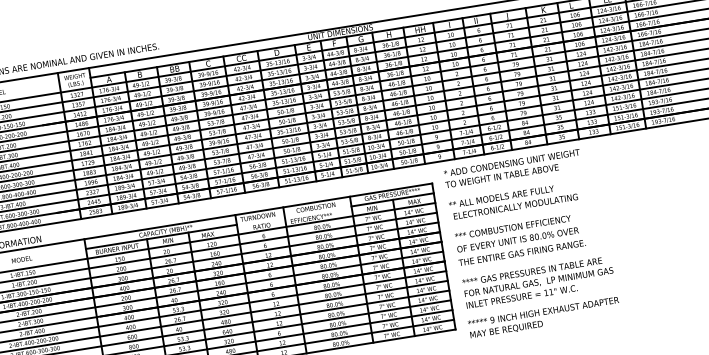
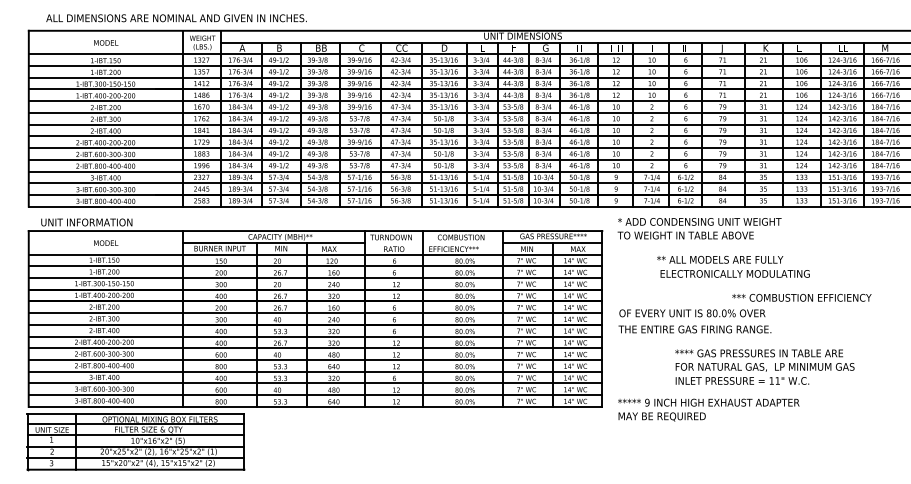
text: (513, 200) -> (733, 266), moved
text: (512, 227) -> (801, 297), moved
text: (538, 281) -> (764, 366), moved

